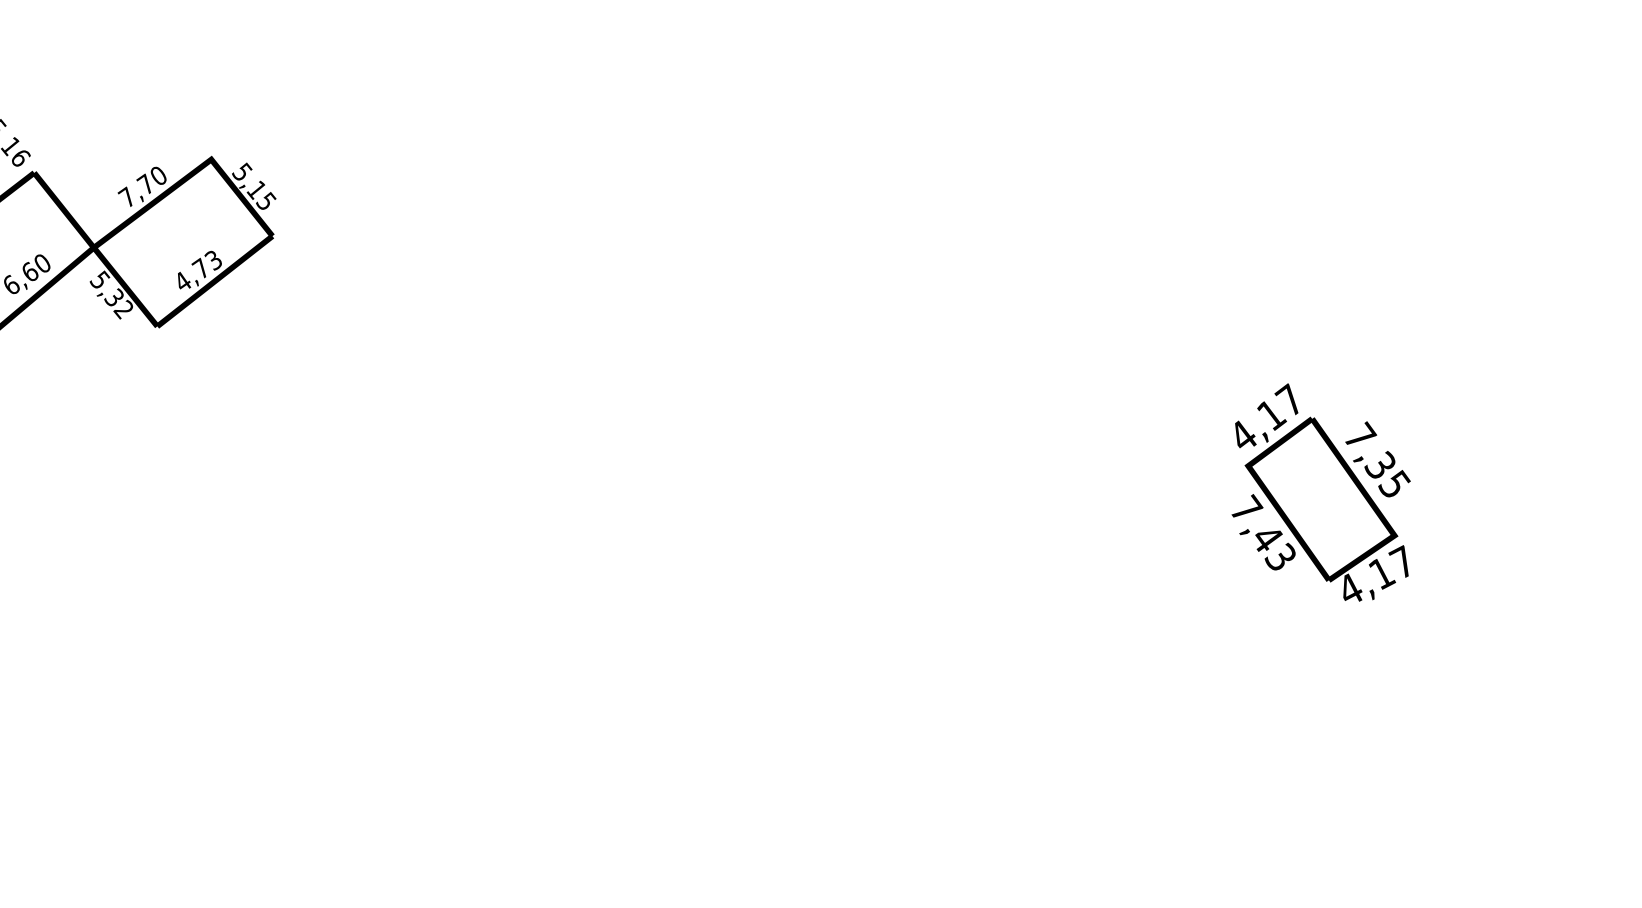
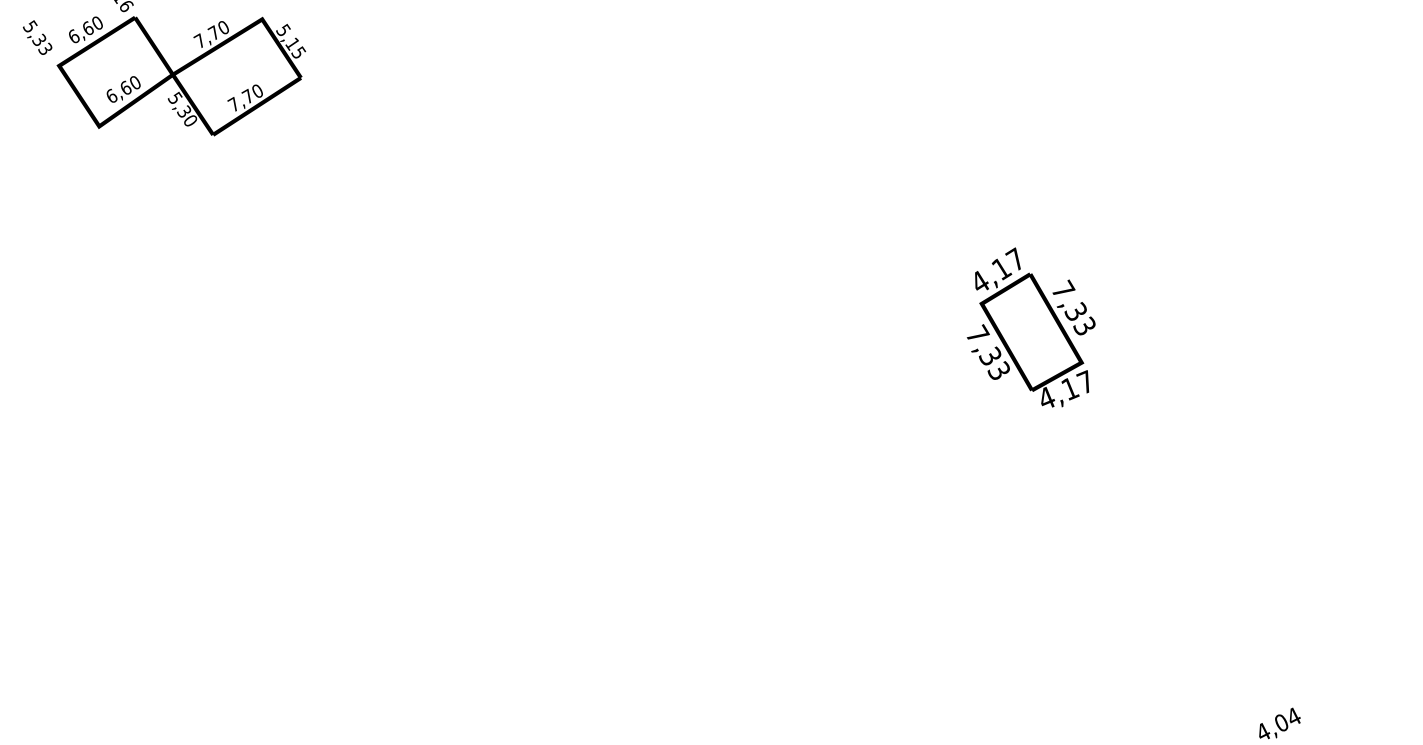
text: (197, 270) -> (245, 97), 4,73 -> 7,70
text: (122, 309) -> (189, 120), 5,32 -> 5,30
text: (1396, 483) -> (1086, 325), 7,35 -> 7,33
text: (1265, 537) -> (989, 355), 7,43 -> 7,33

